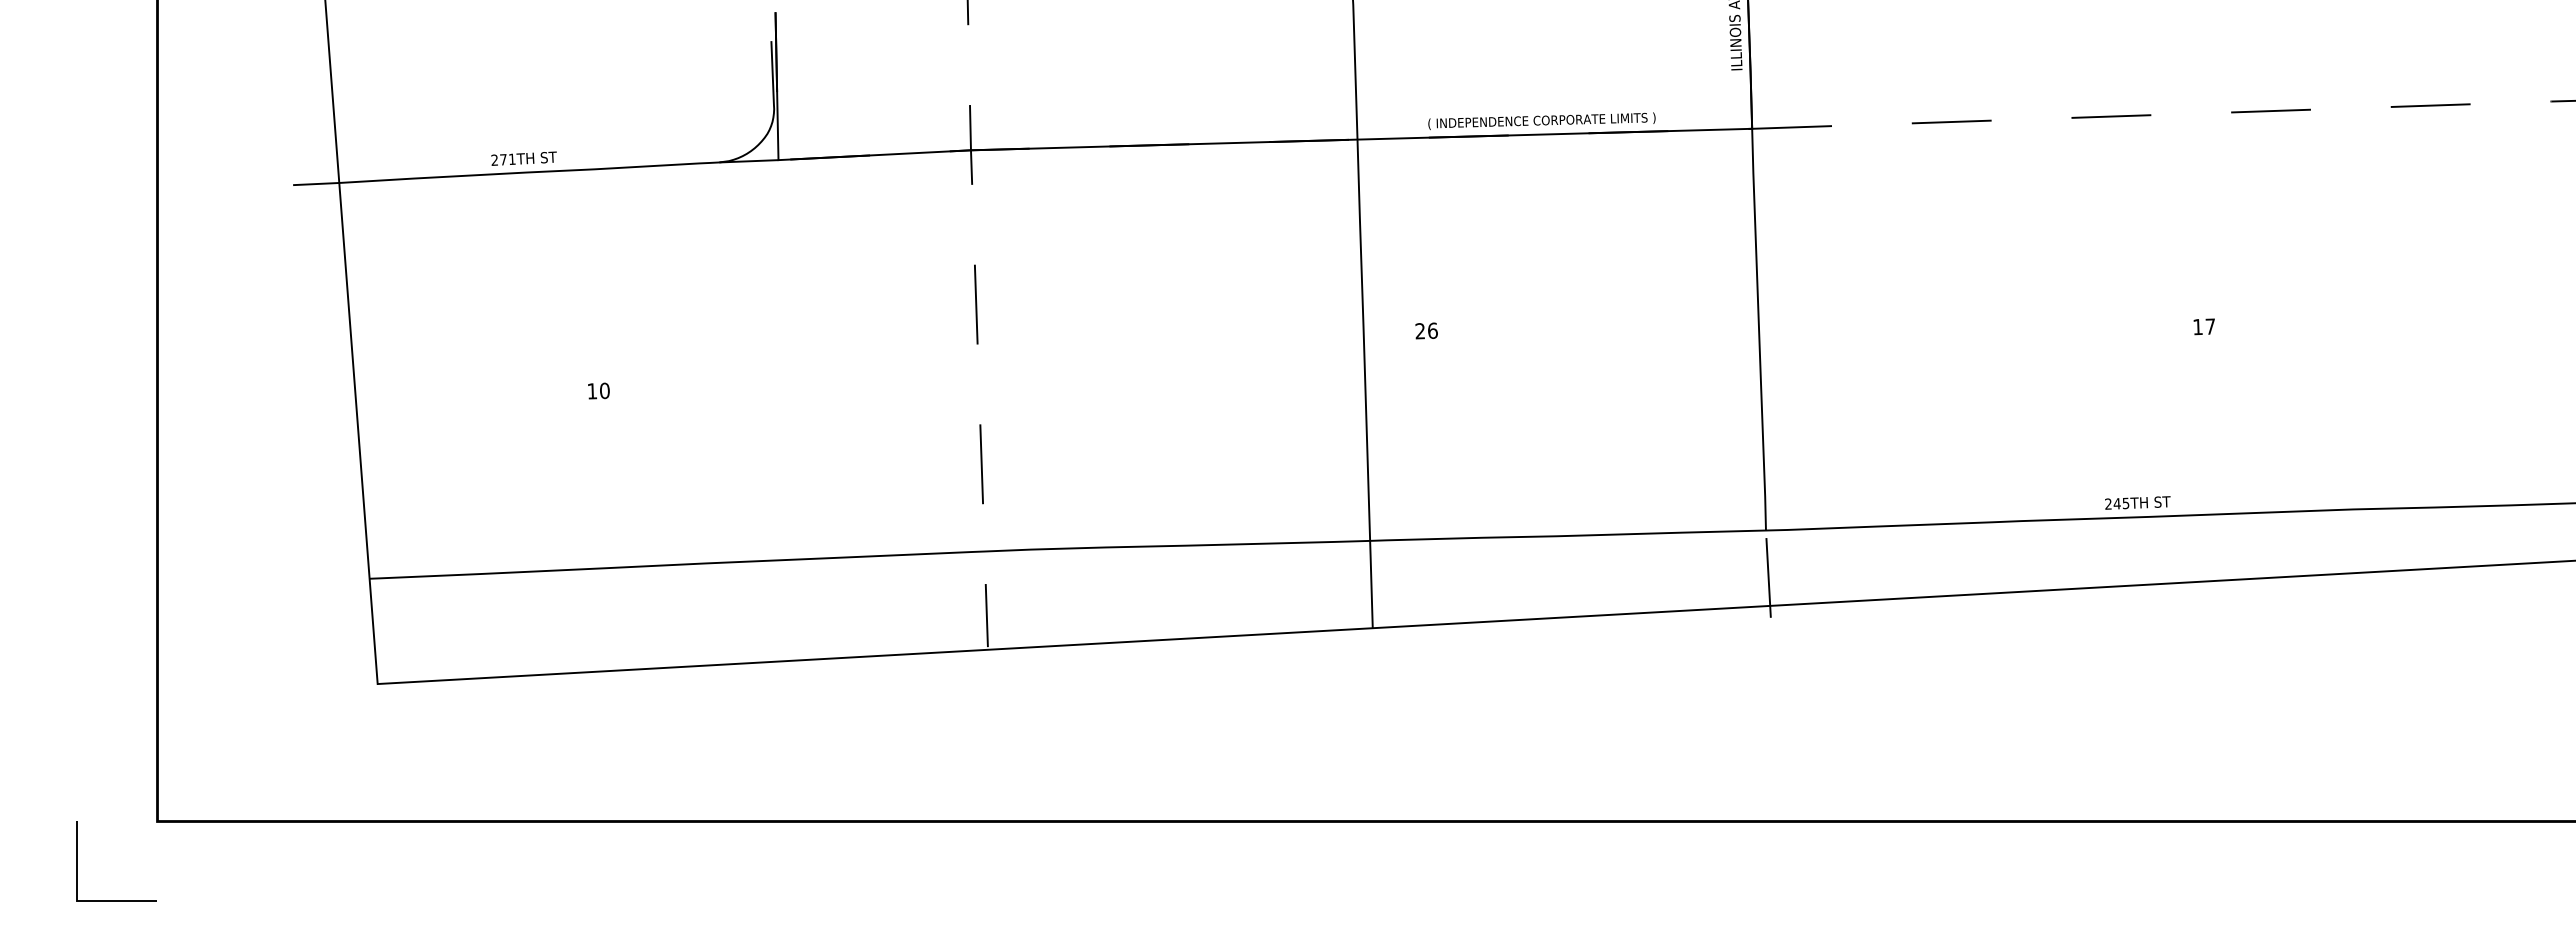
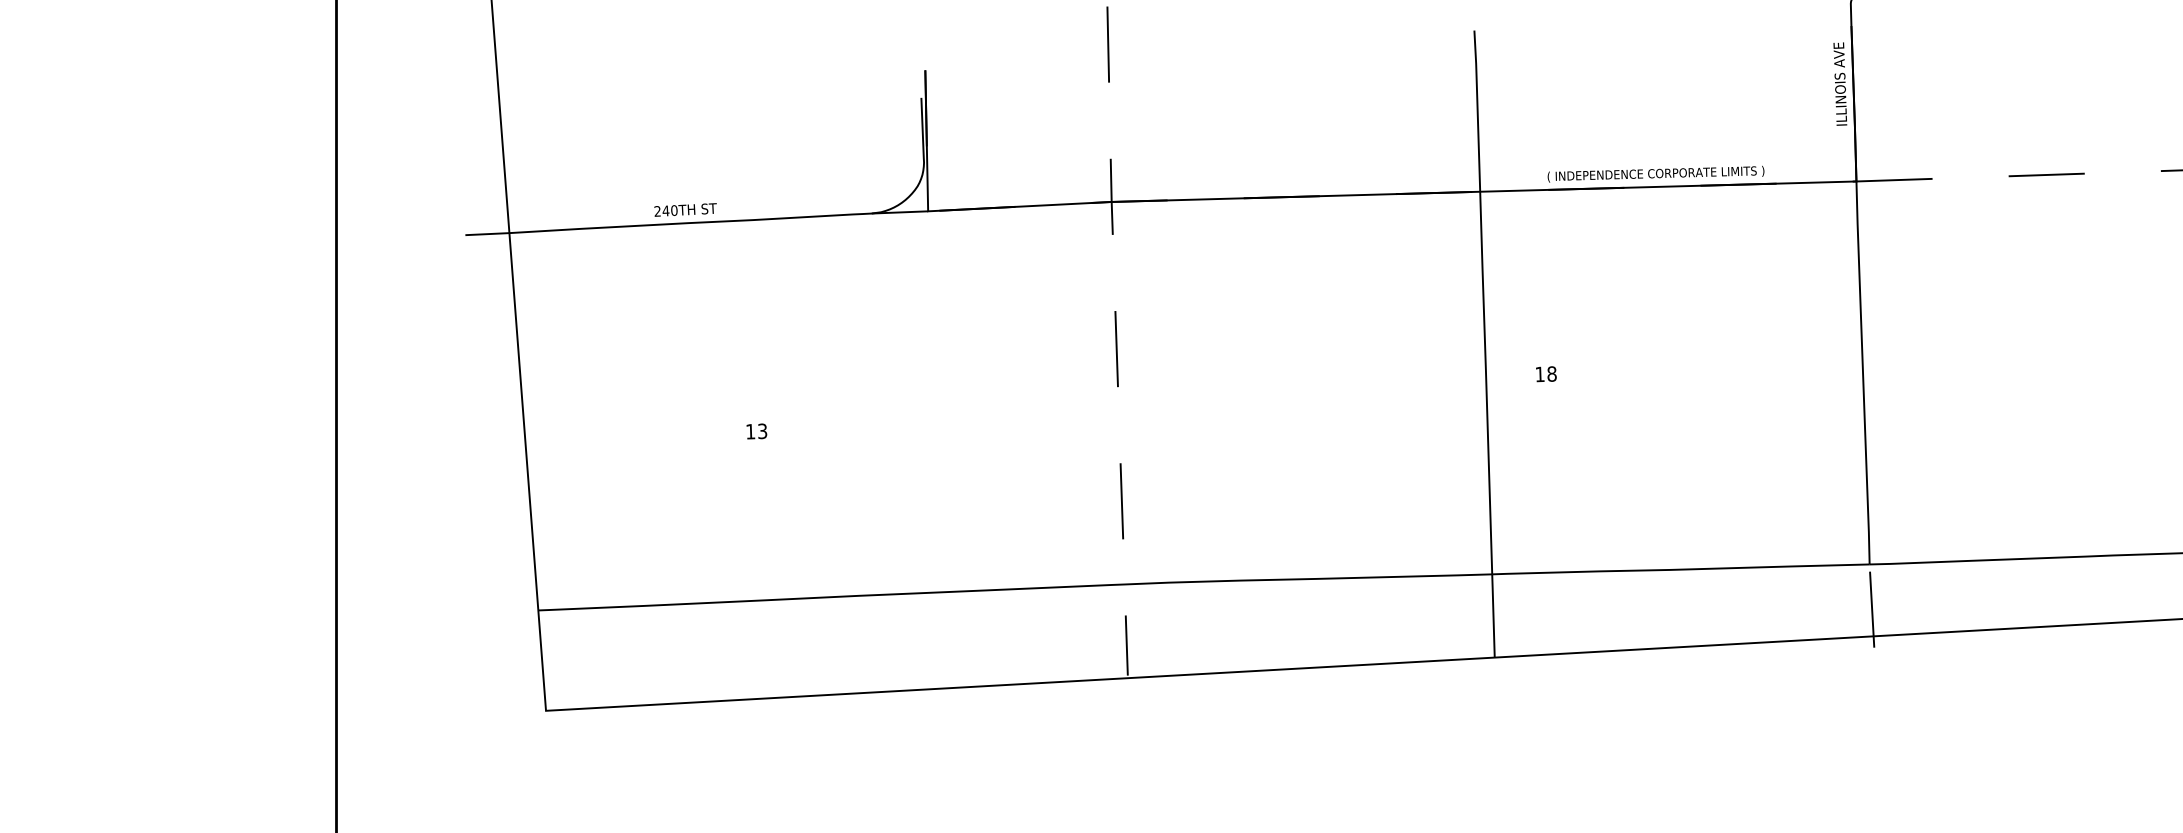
text: (507, 159) -> (669, 210), 271TH -> 240TH
text: (1426, 330) -> (1545, 373), 26 -> 18
text: (604, 390) -> (762, 430), 10 -> 13

